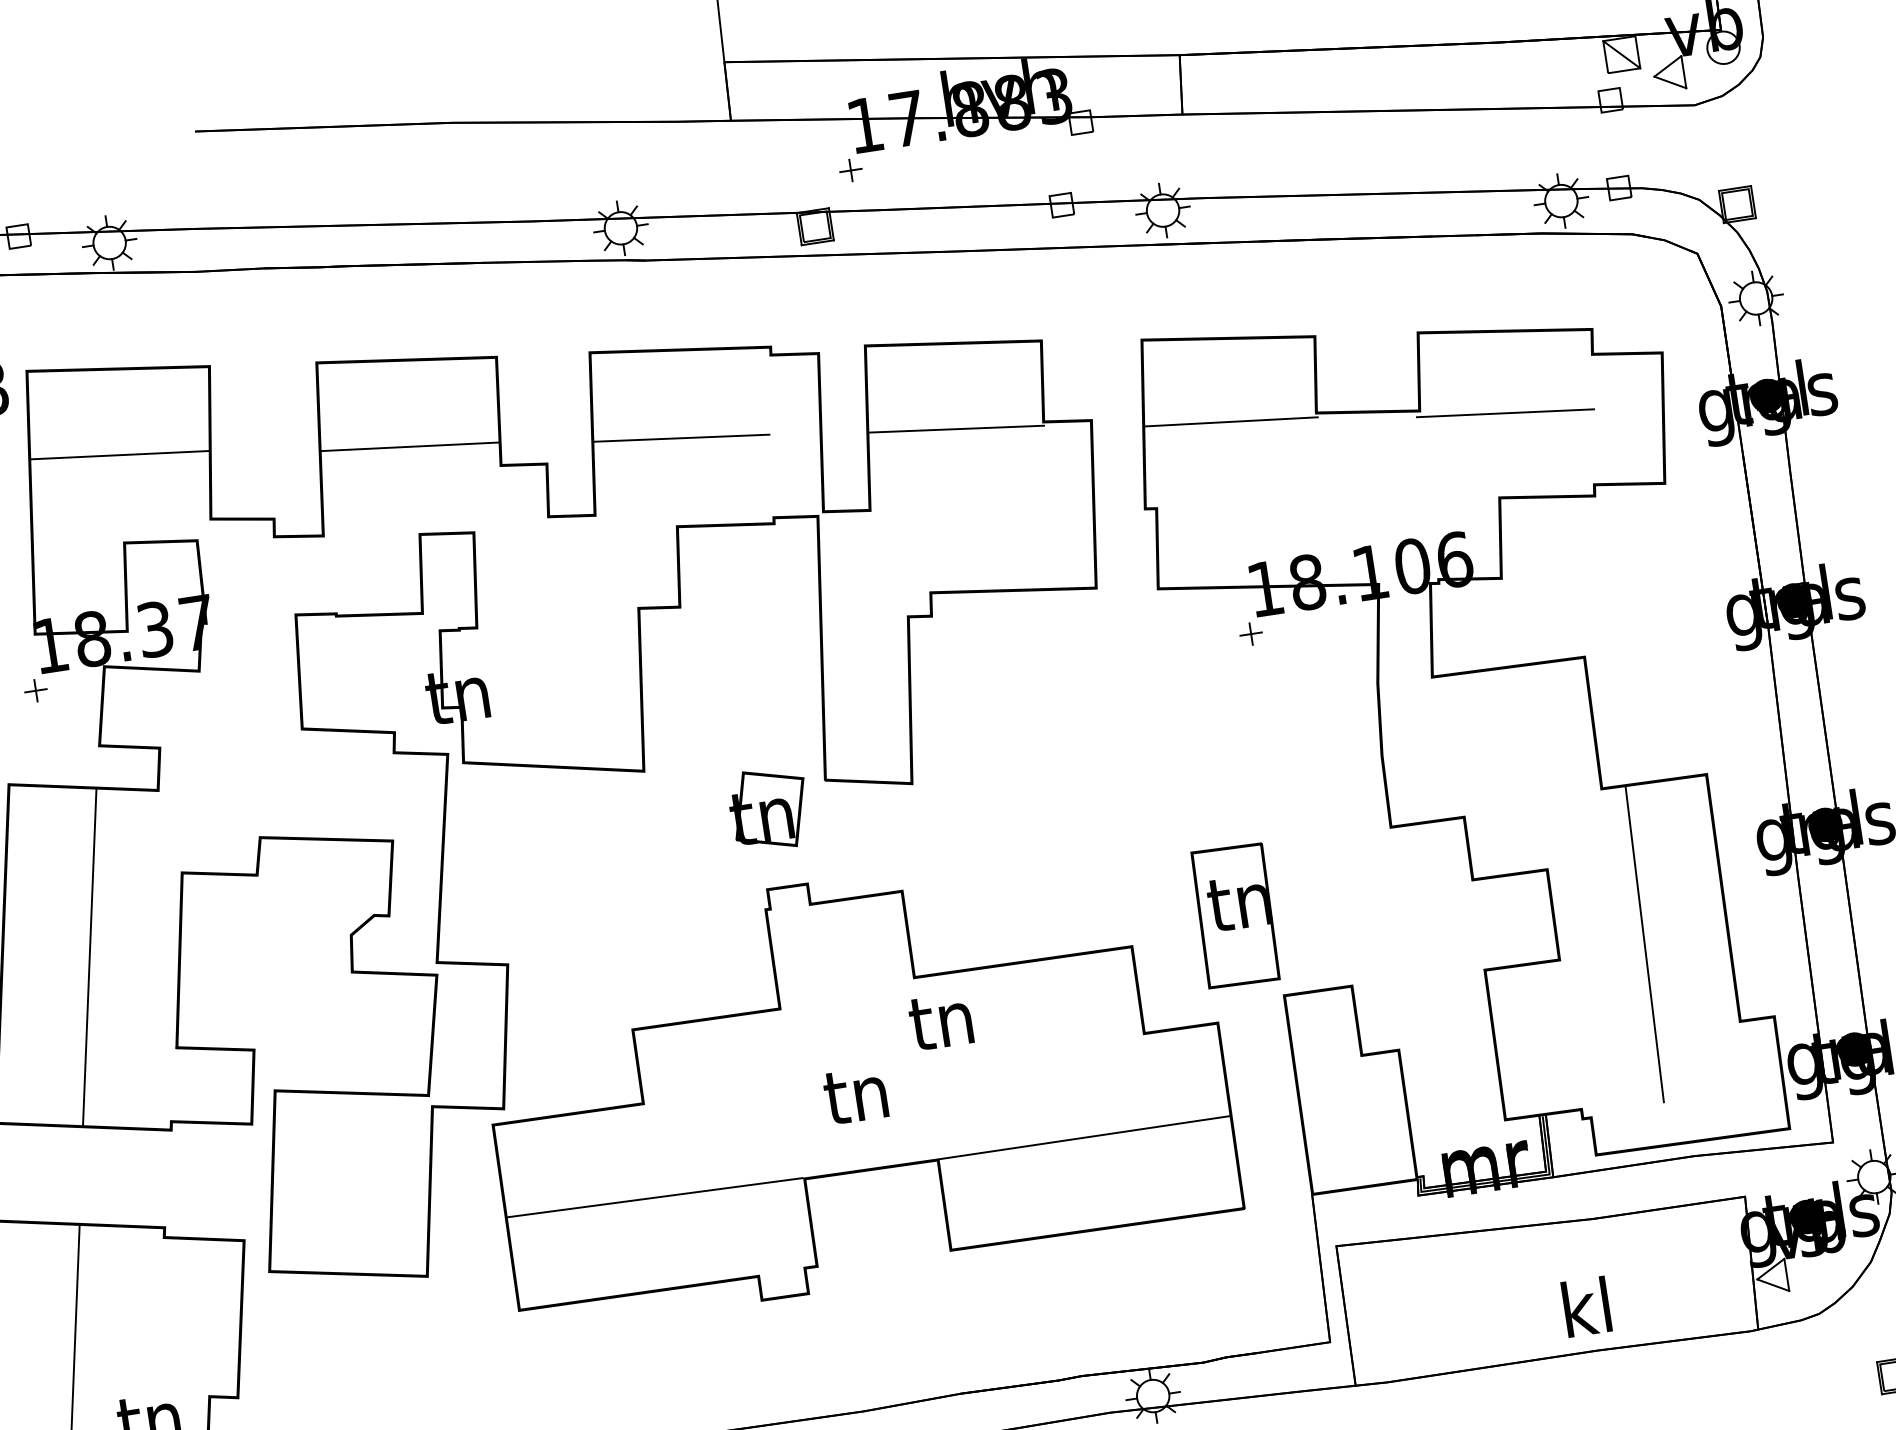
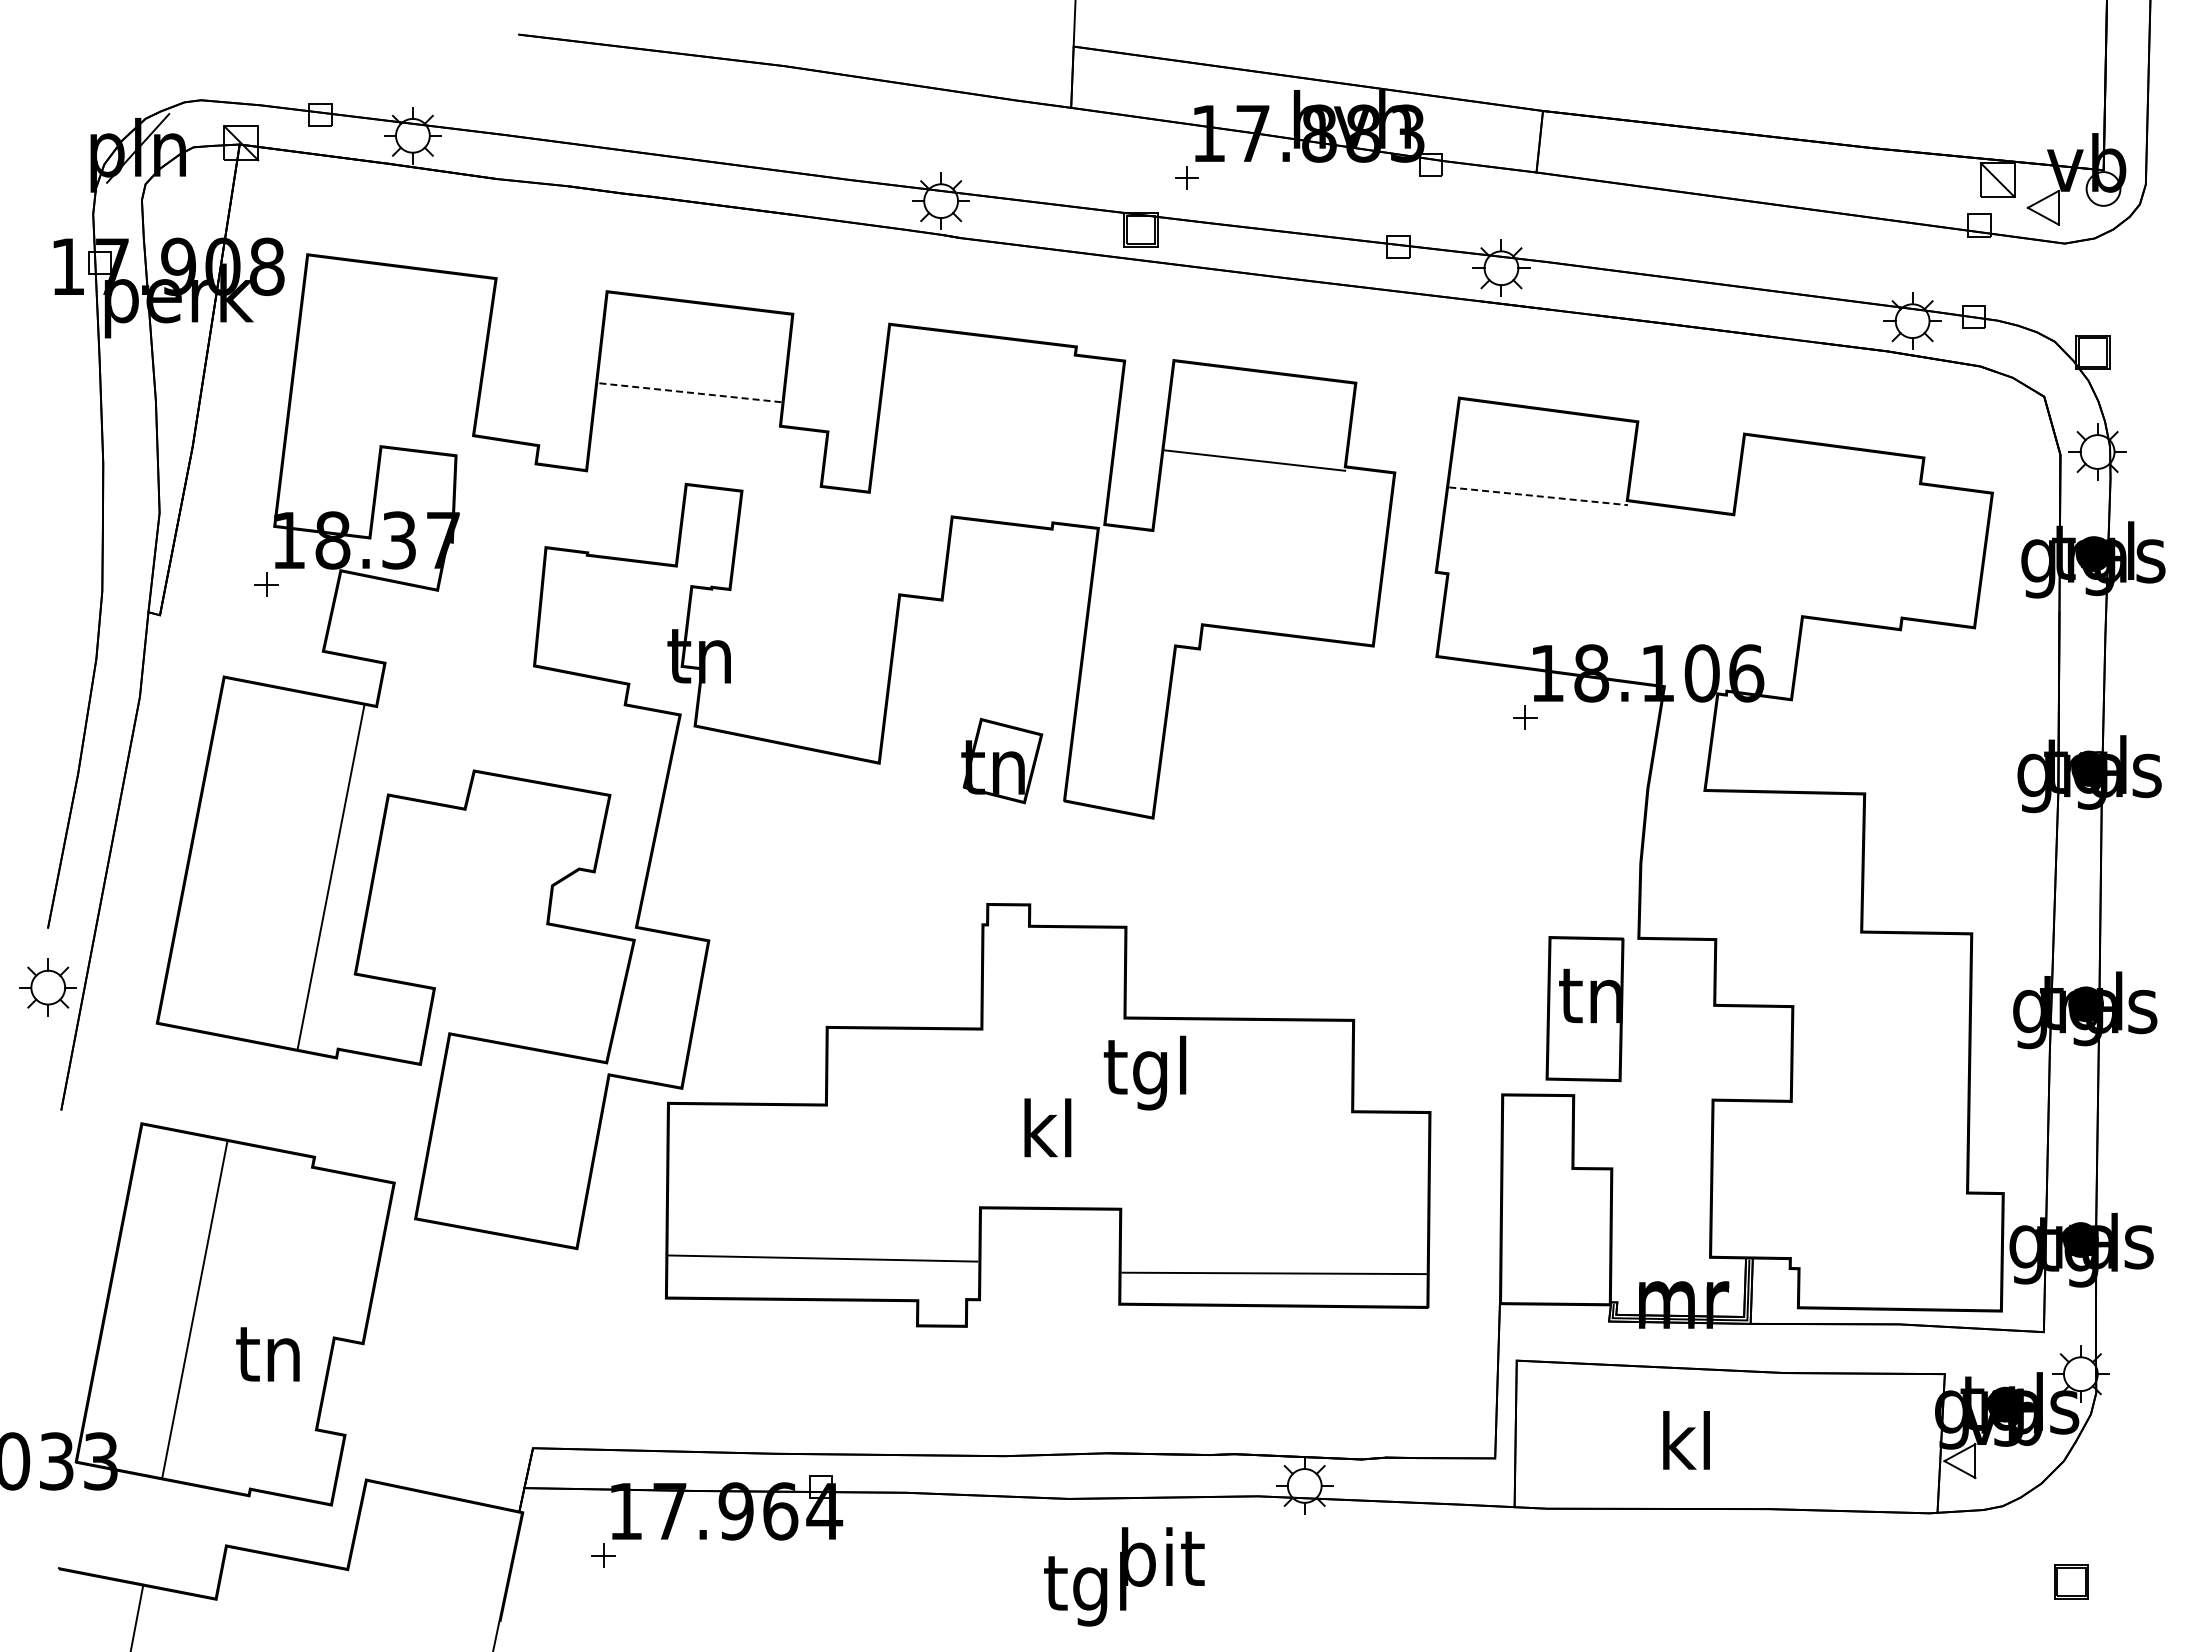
line: (1505, 413) -> (1821, 530), removed
line: (1231, 422) -> (1538, 496), solid -> dashed
line: (681, 438) -> (970, 426), removed
line: (409, 446) -> (689, 392), solid -> dashed
line: (119, 455) -> (389, 355), removed
part: (769, 808) -> (1002, 760), moved
part: (1235, 916) -> (1584, 1009), moved
line: (1644, 945) -> (1881, 1099), removed
line: (89, 957) -> (330, 877), moved
text: (940, 1026) -> (1144, 1072), tn -> tgl
text: (854, 1093) -> (1045, 1127), tn -> kl
line: (1084, 1137) -> (1274, 1273), moved
line: (654, 1197) -> (822, 1258), moved
text: (1586, 1306) -> (1686, 1440), moved

